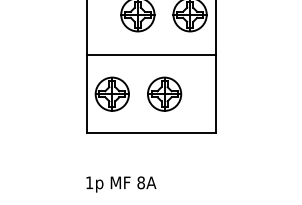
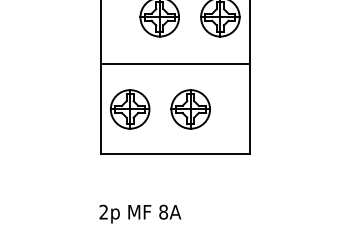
text: (89, 182) -> (103, 211), 1p -> 2p

